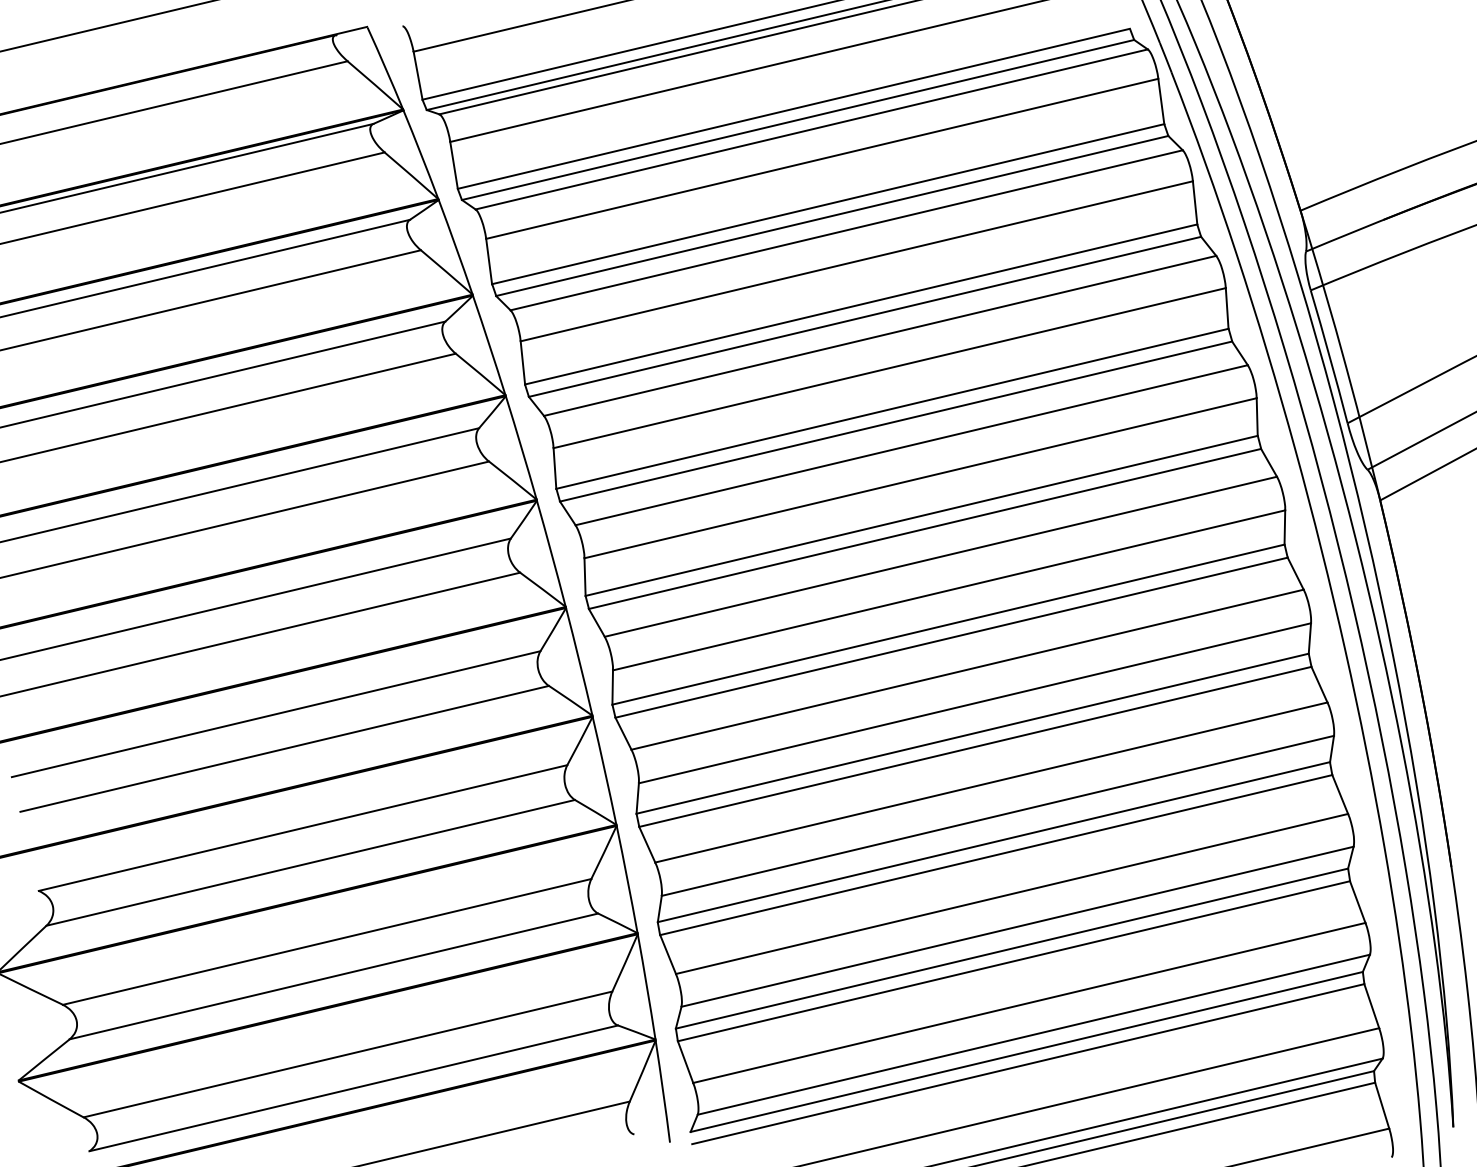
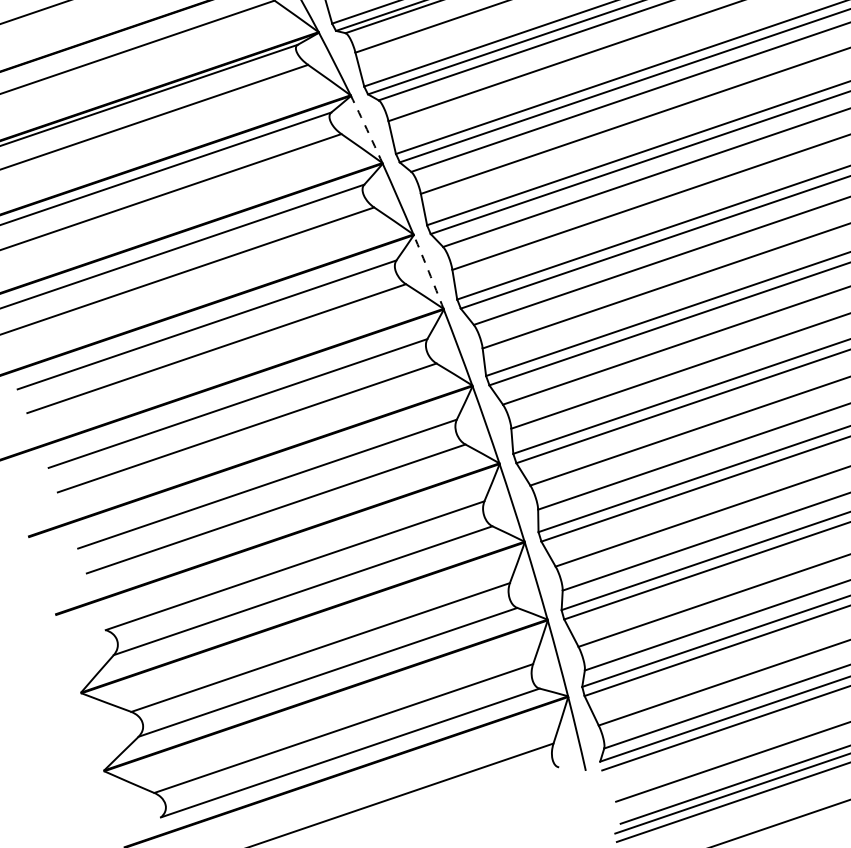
arc: (456, 247) -> (367, 129), solid -> dashed
arc: (521, 447) -> (428, 271), solid -> dashed

